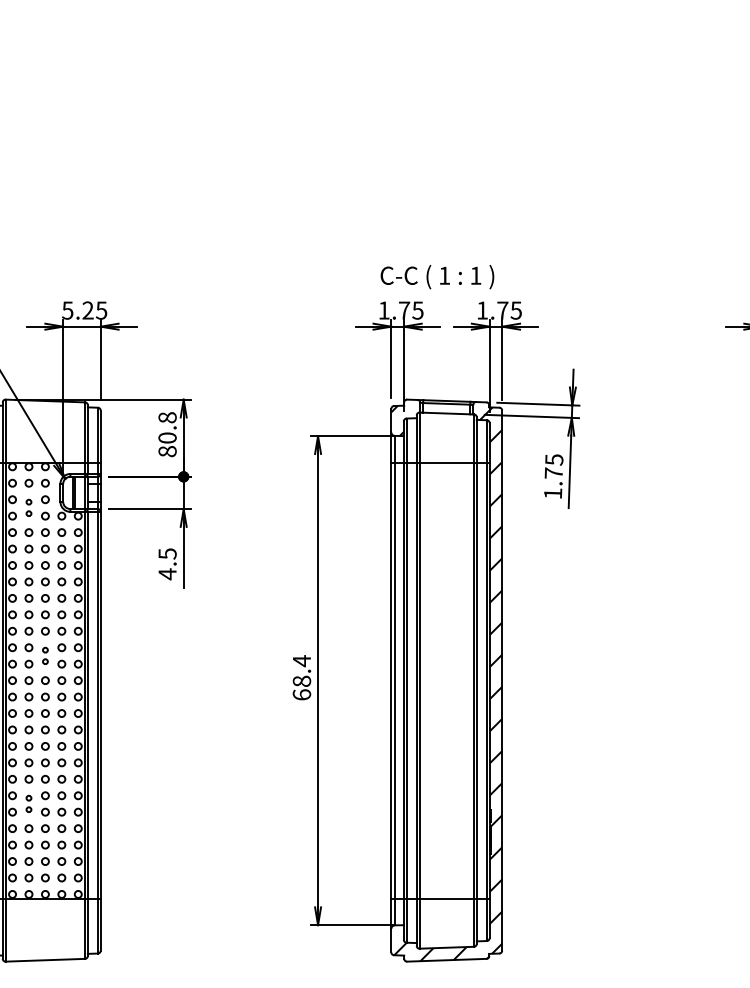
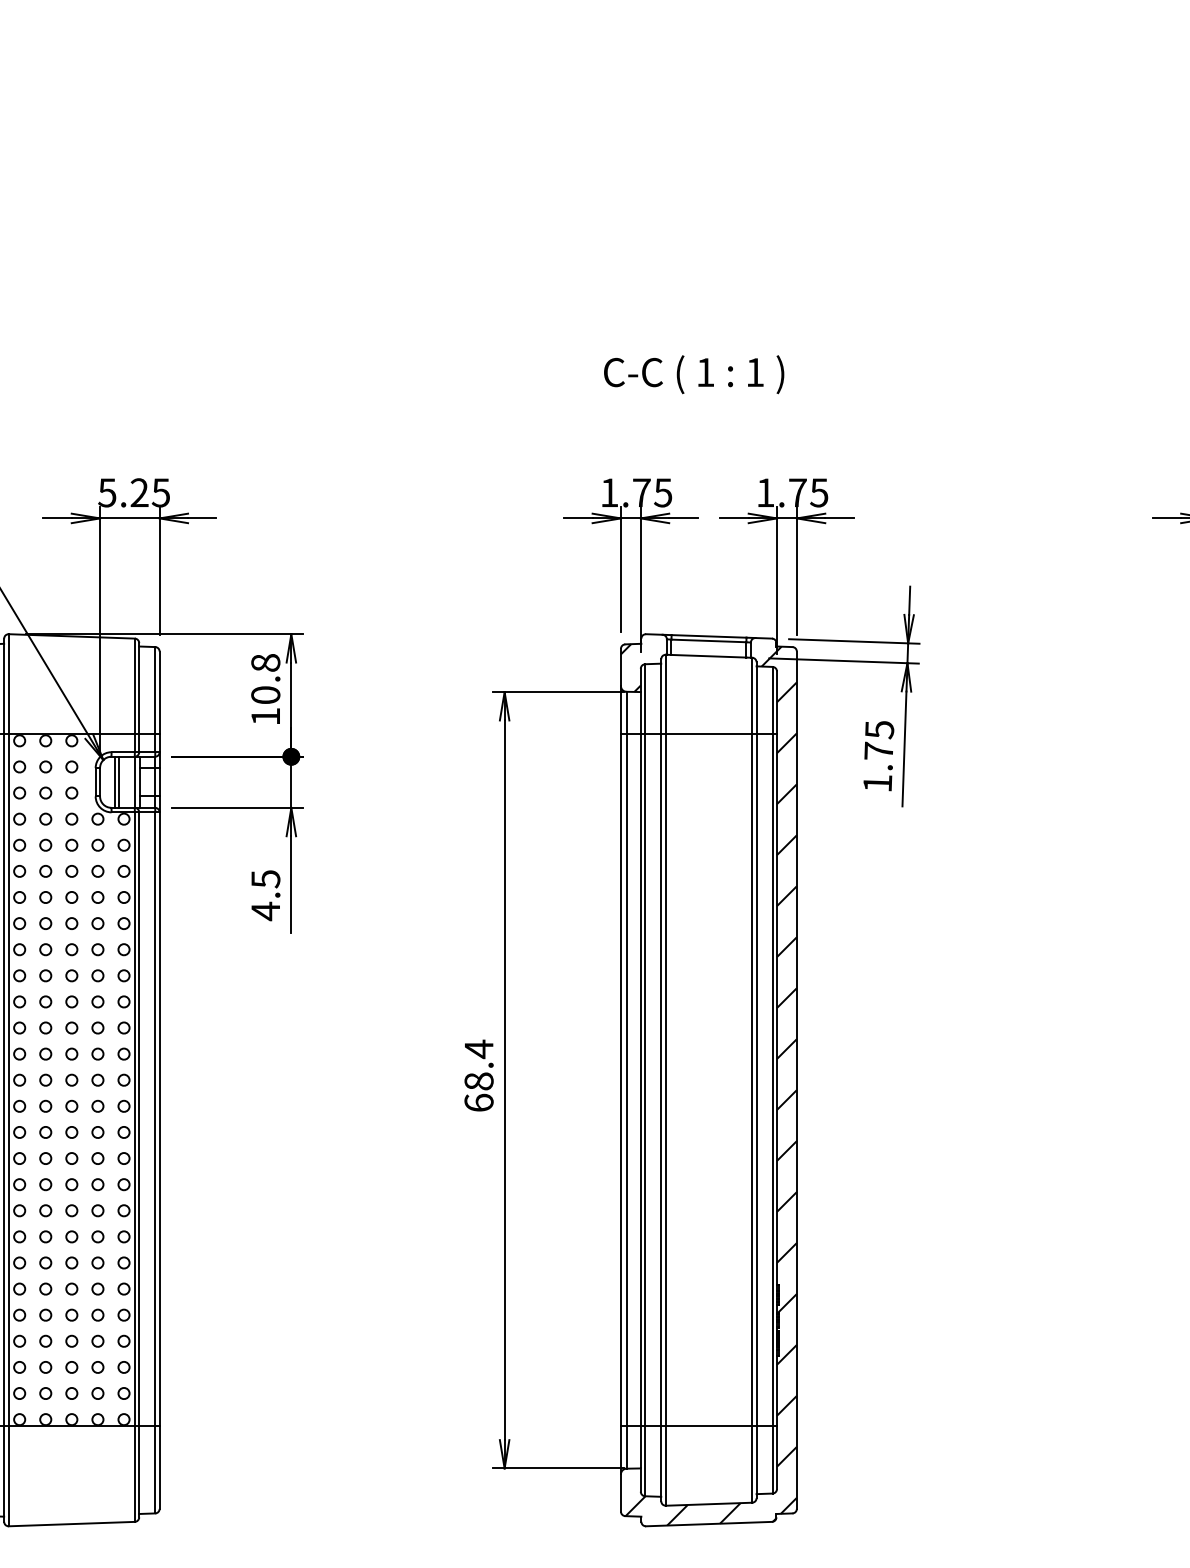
text: (437, 277) -> (694, 375), moved
text: (167, 451) -> (265, 716), 80.8 -> 10.8
part: (28, 507) -> (45, 805), size x1.43
part: (45, 655) -> (71, 1040), size x1.43
part: (28, 803) -> (45, 1275), size x1.43

